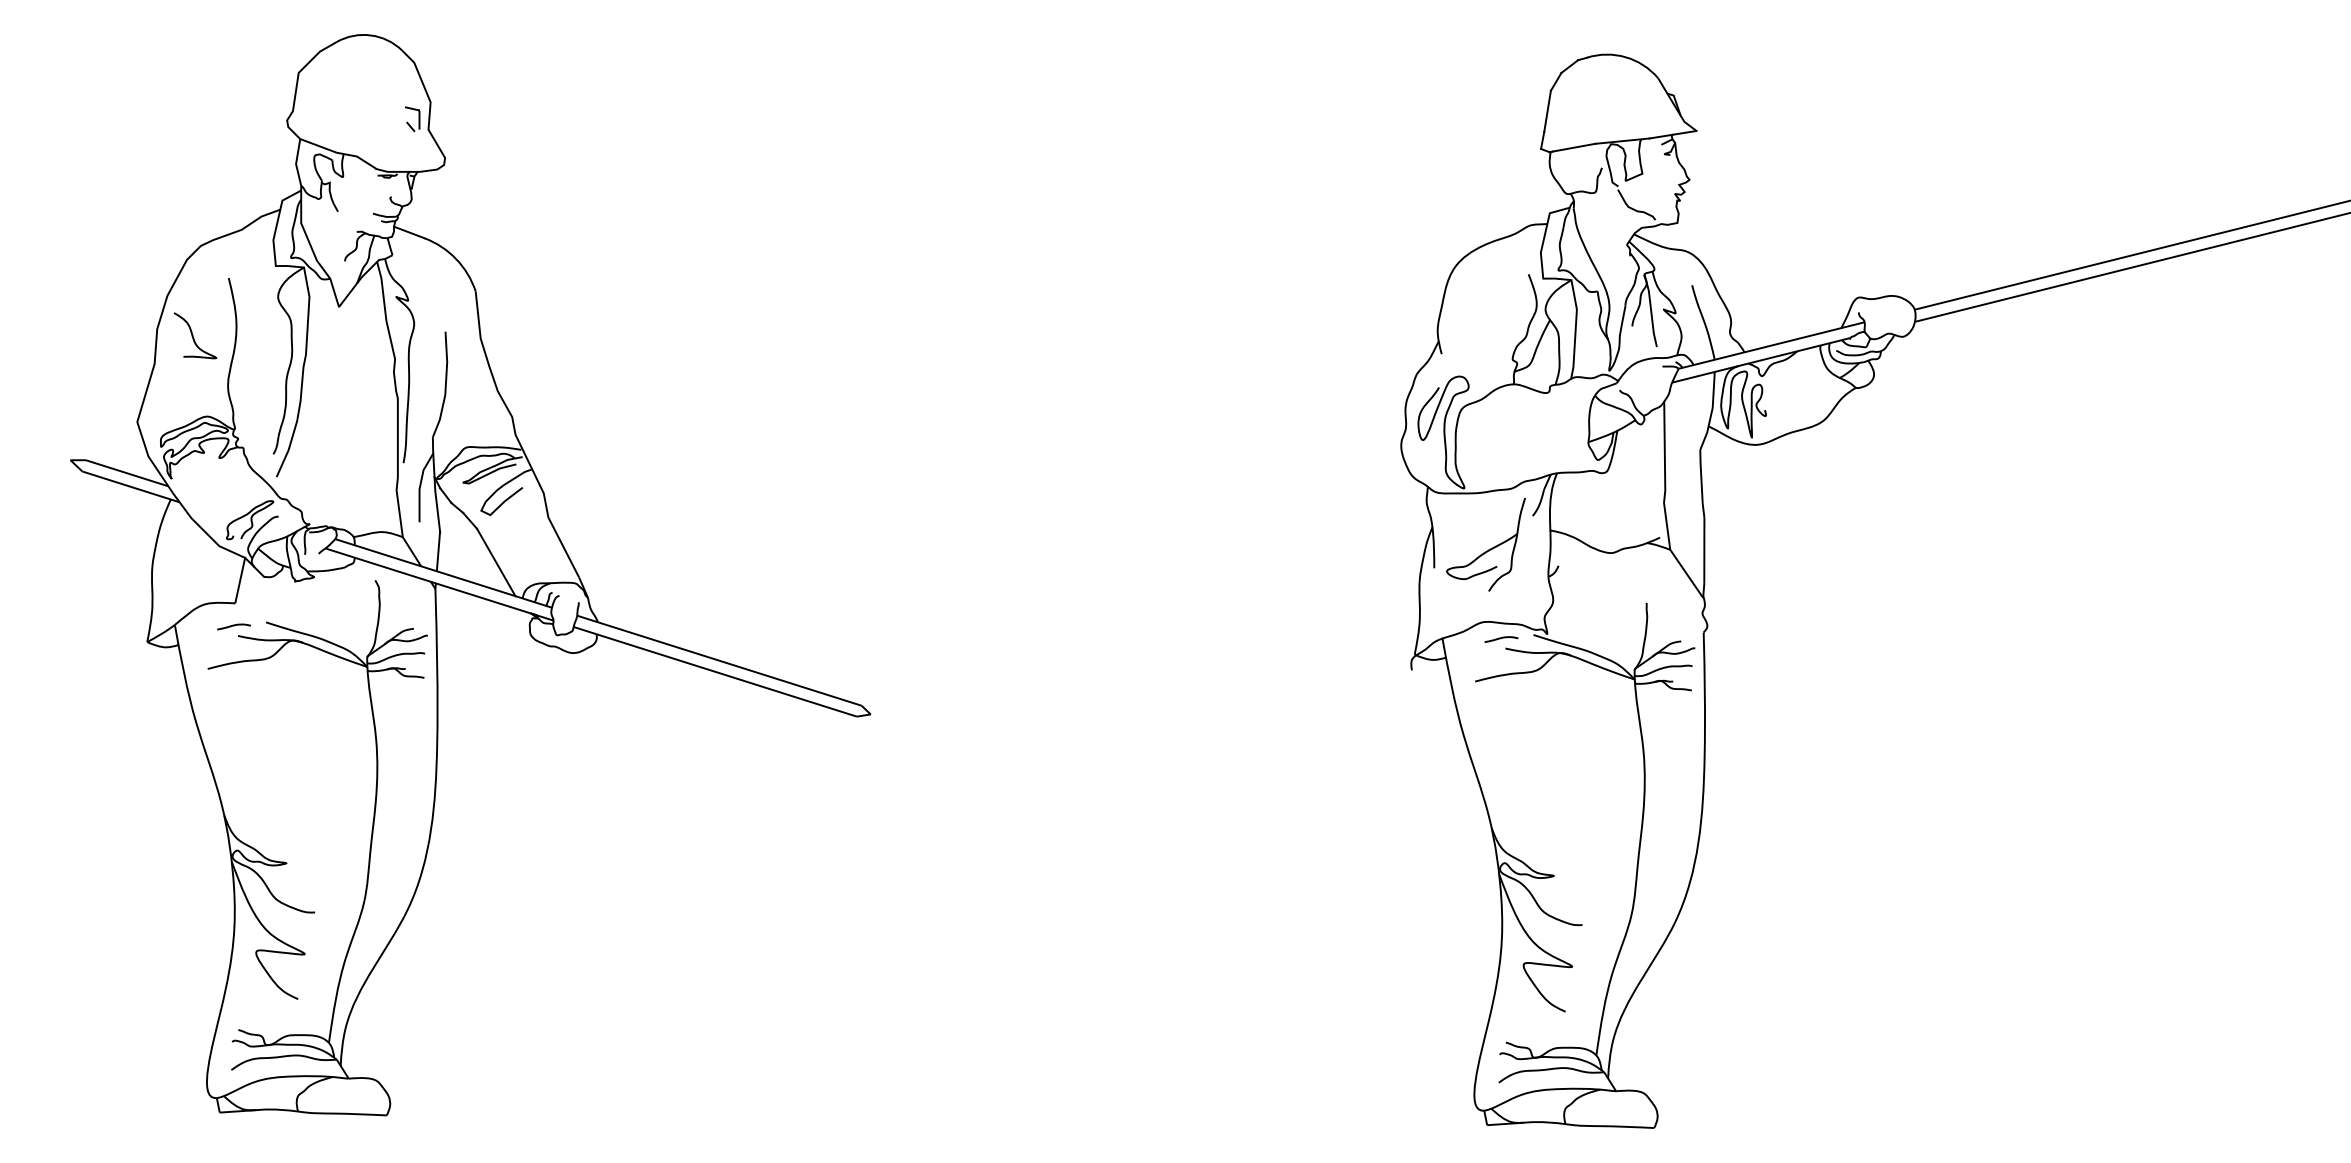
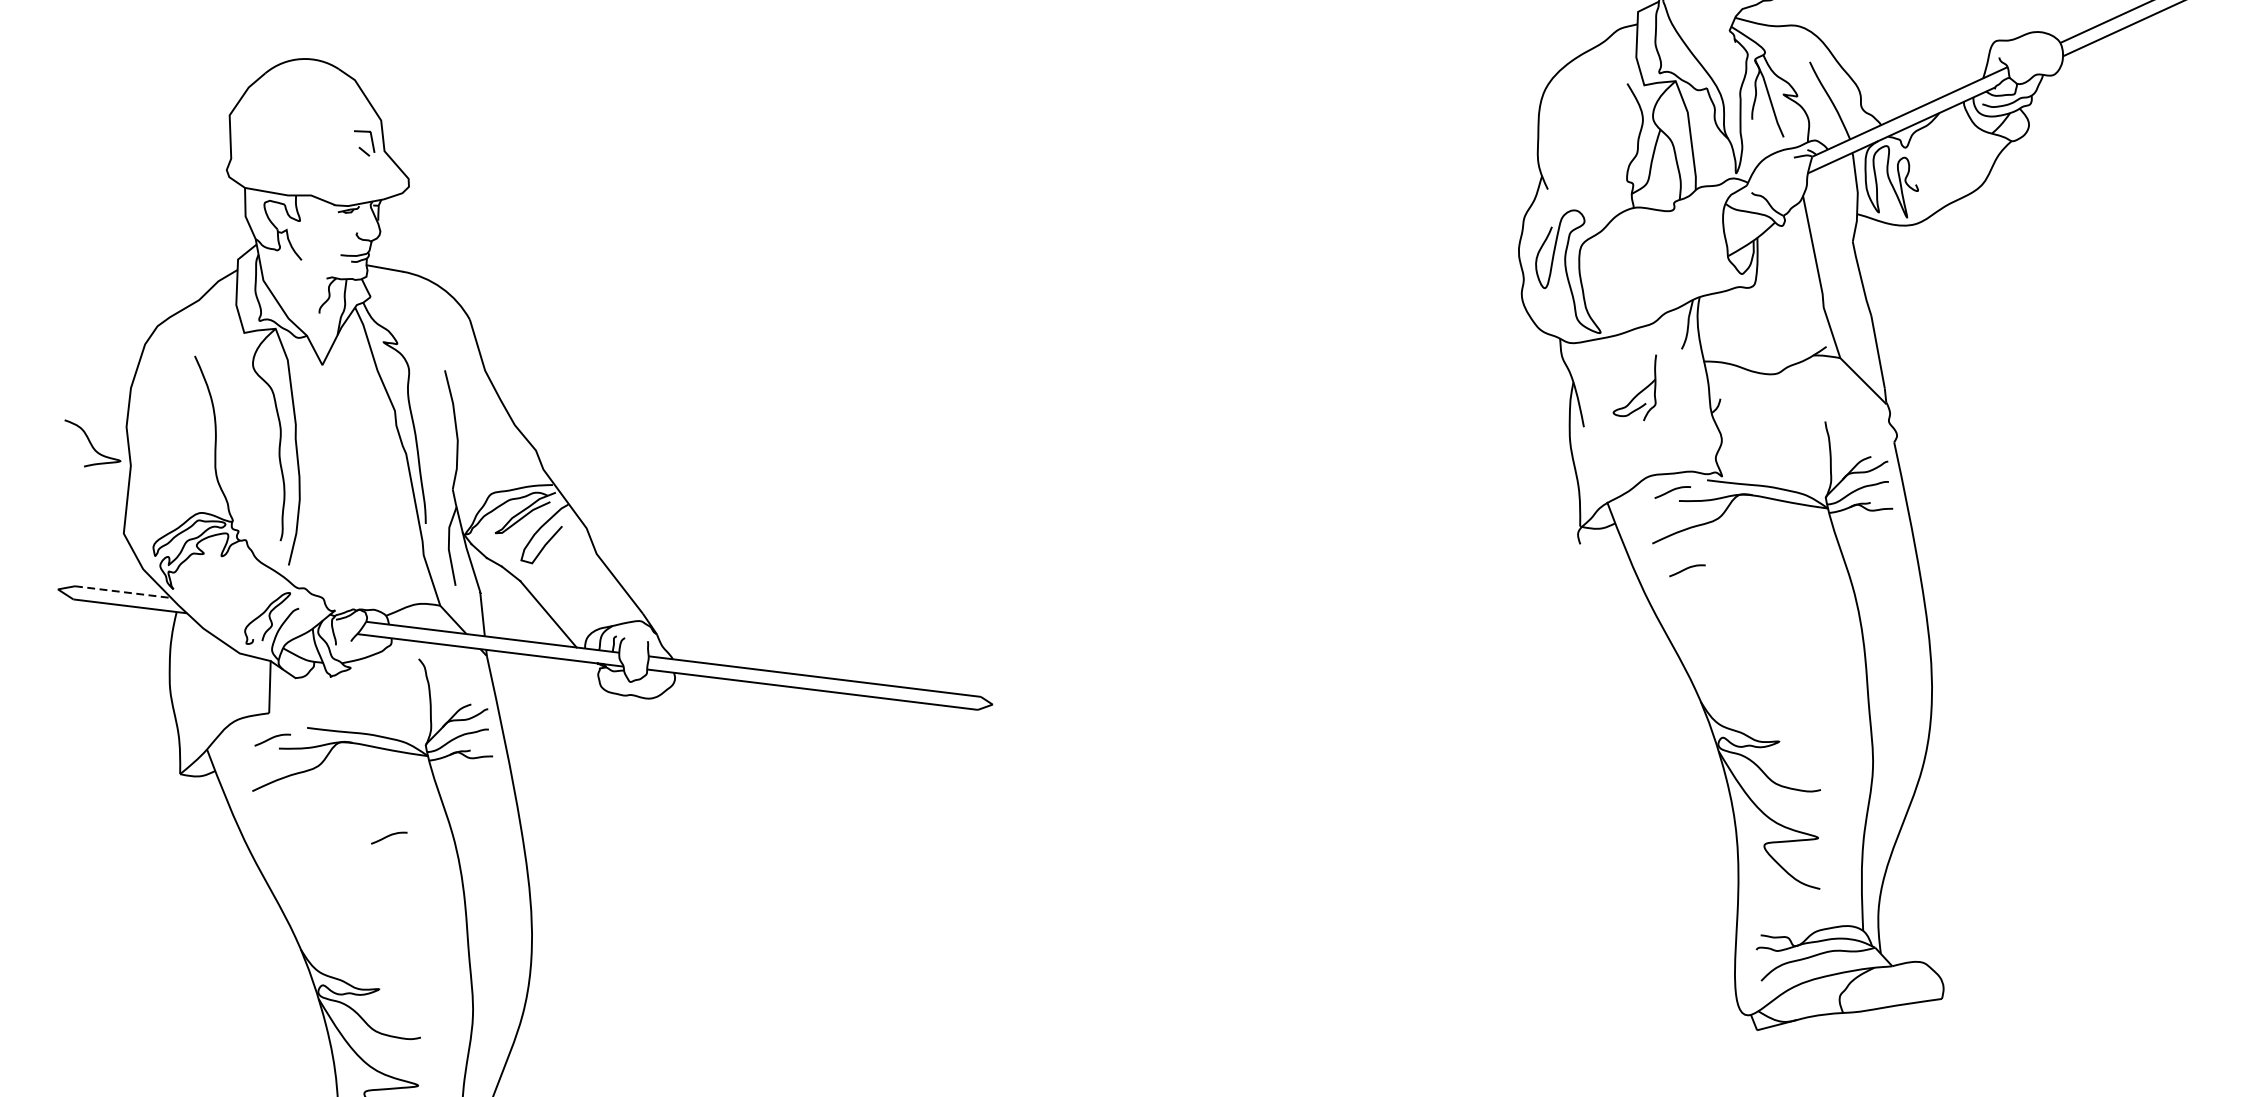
curve: (193, 335) -> (90, 440), moved
line: (127, 473) -> (123, 592), solid -> dashed
part: (1485, 544) -> (1635, 390), size x0.6
curve: (1501, 709) -> (1687, 569), added
curve: (319, 731) -> (388, 837), added

